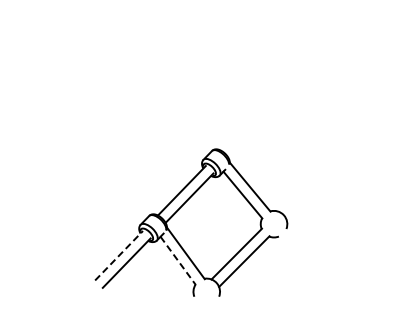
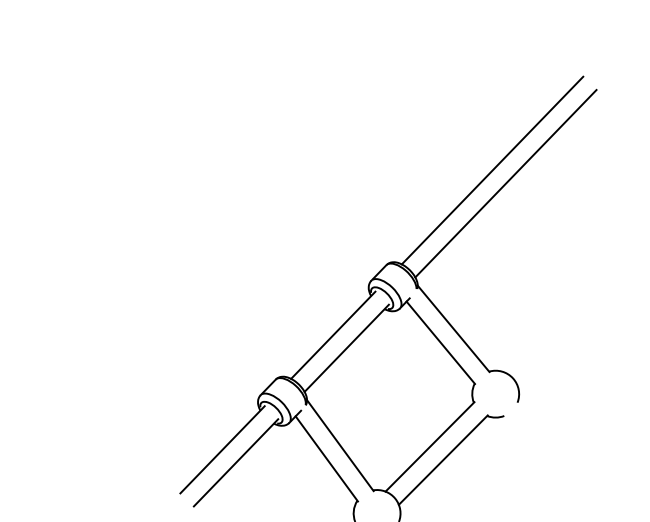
line: (271, 97) -> (491, 170), added
line: (279, 104) -> (505, 183), added
line: (119, 255) -> (223, 449), dashed -> solid
line: (178, 260) -> (327, 458), dashed -> solid

